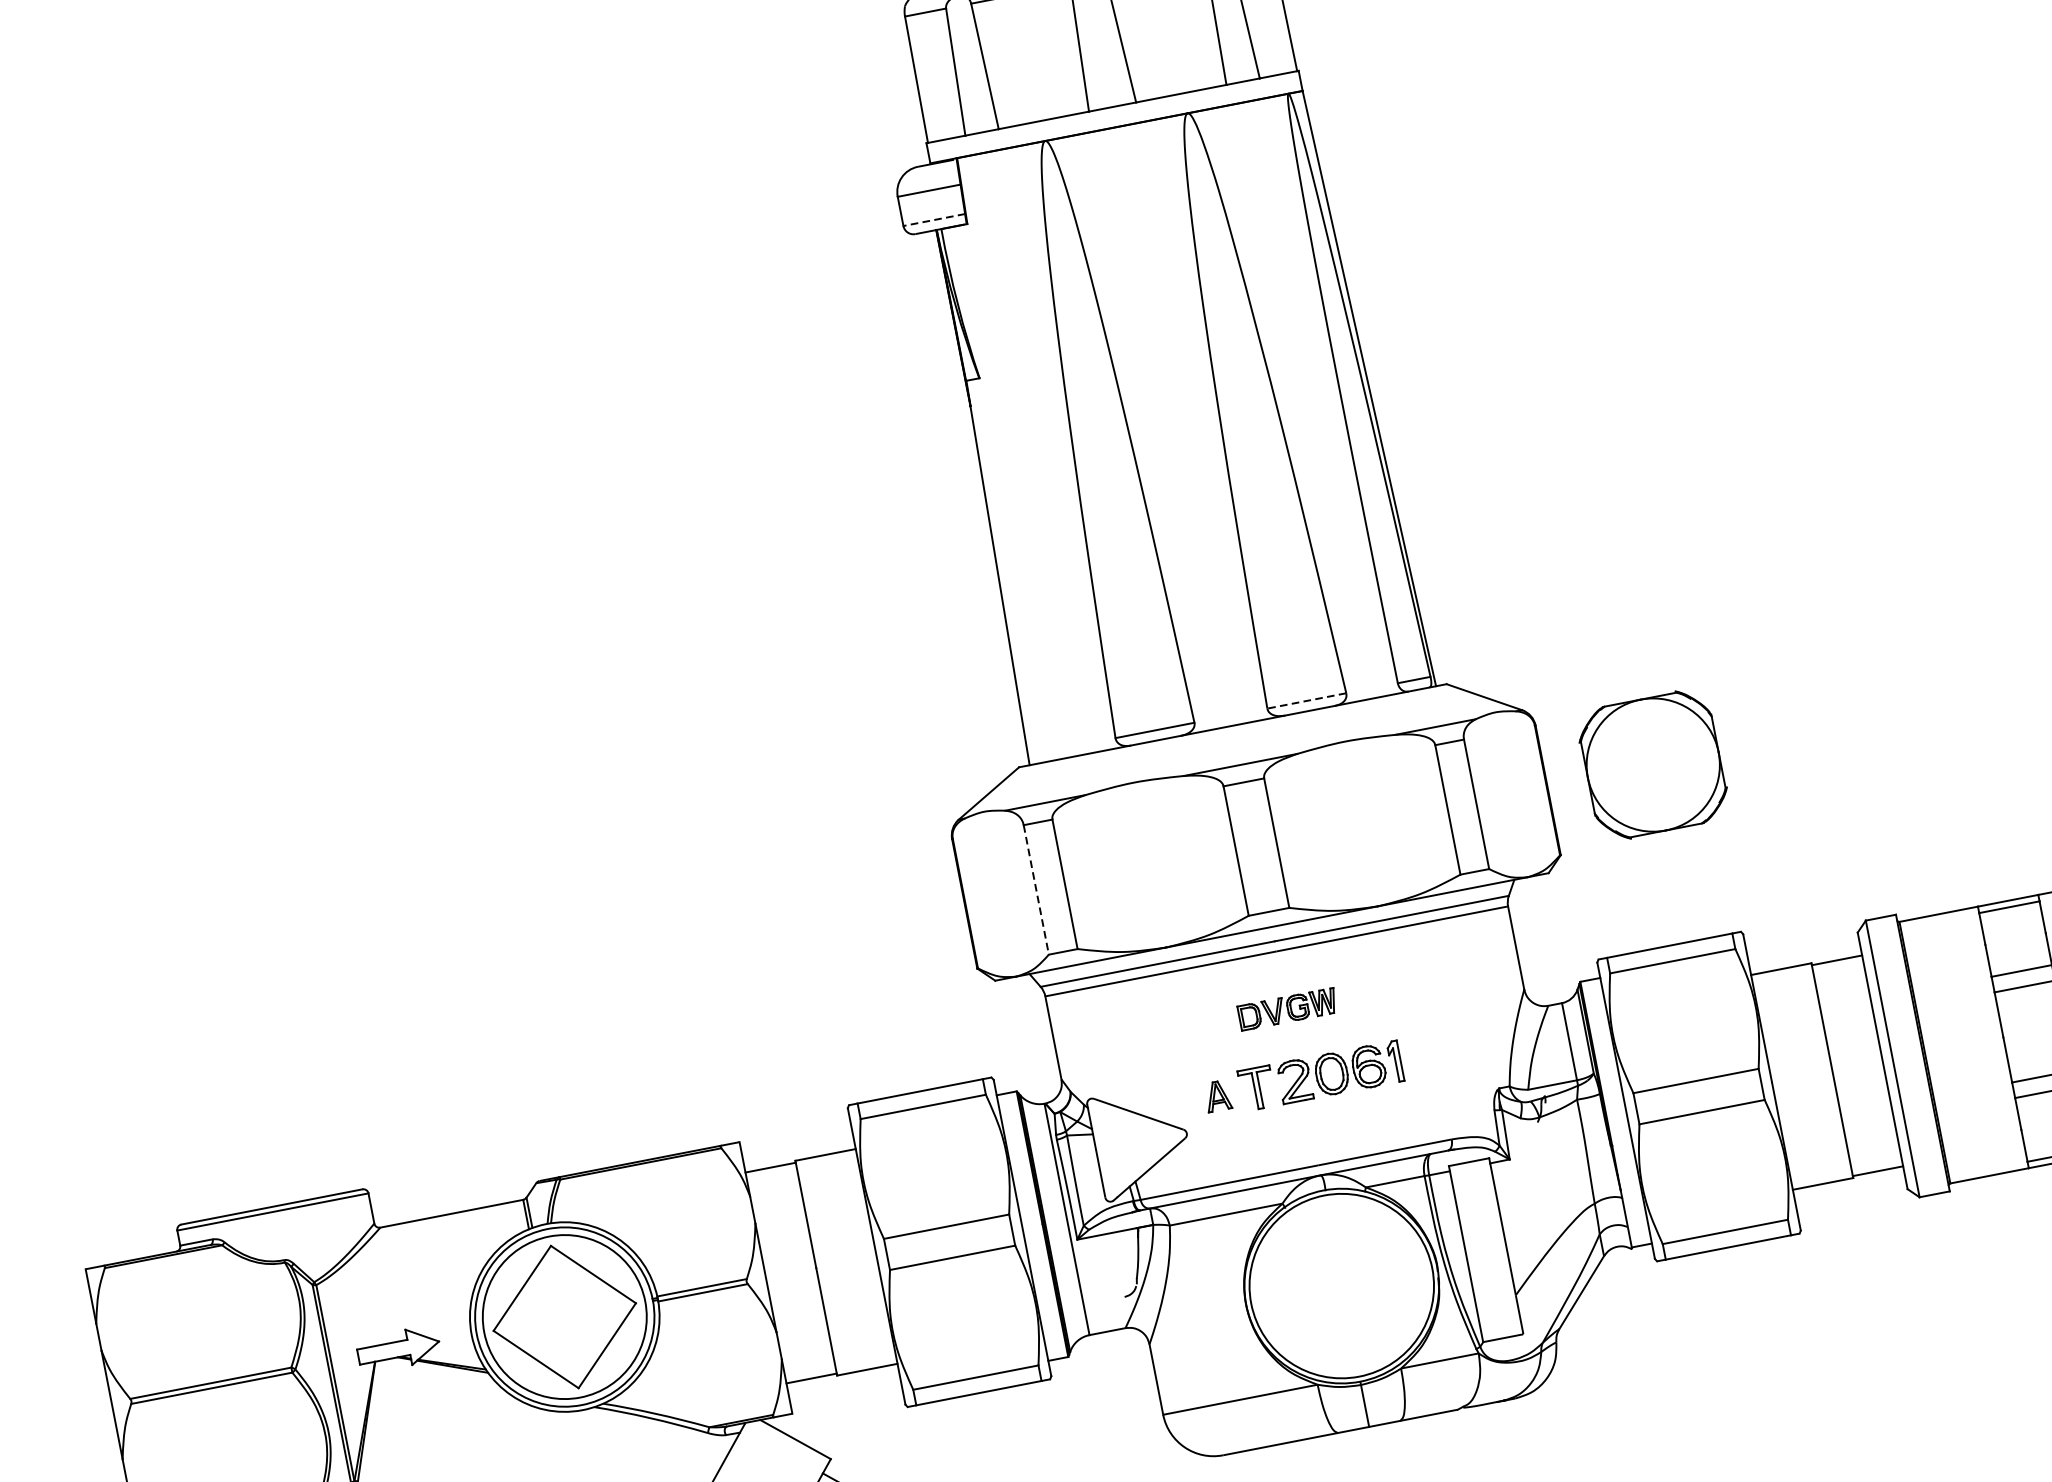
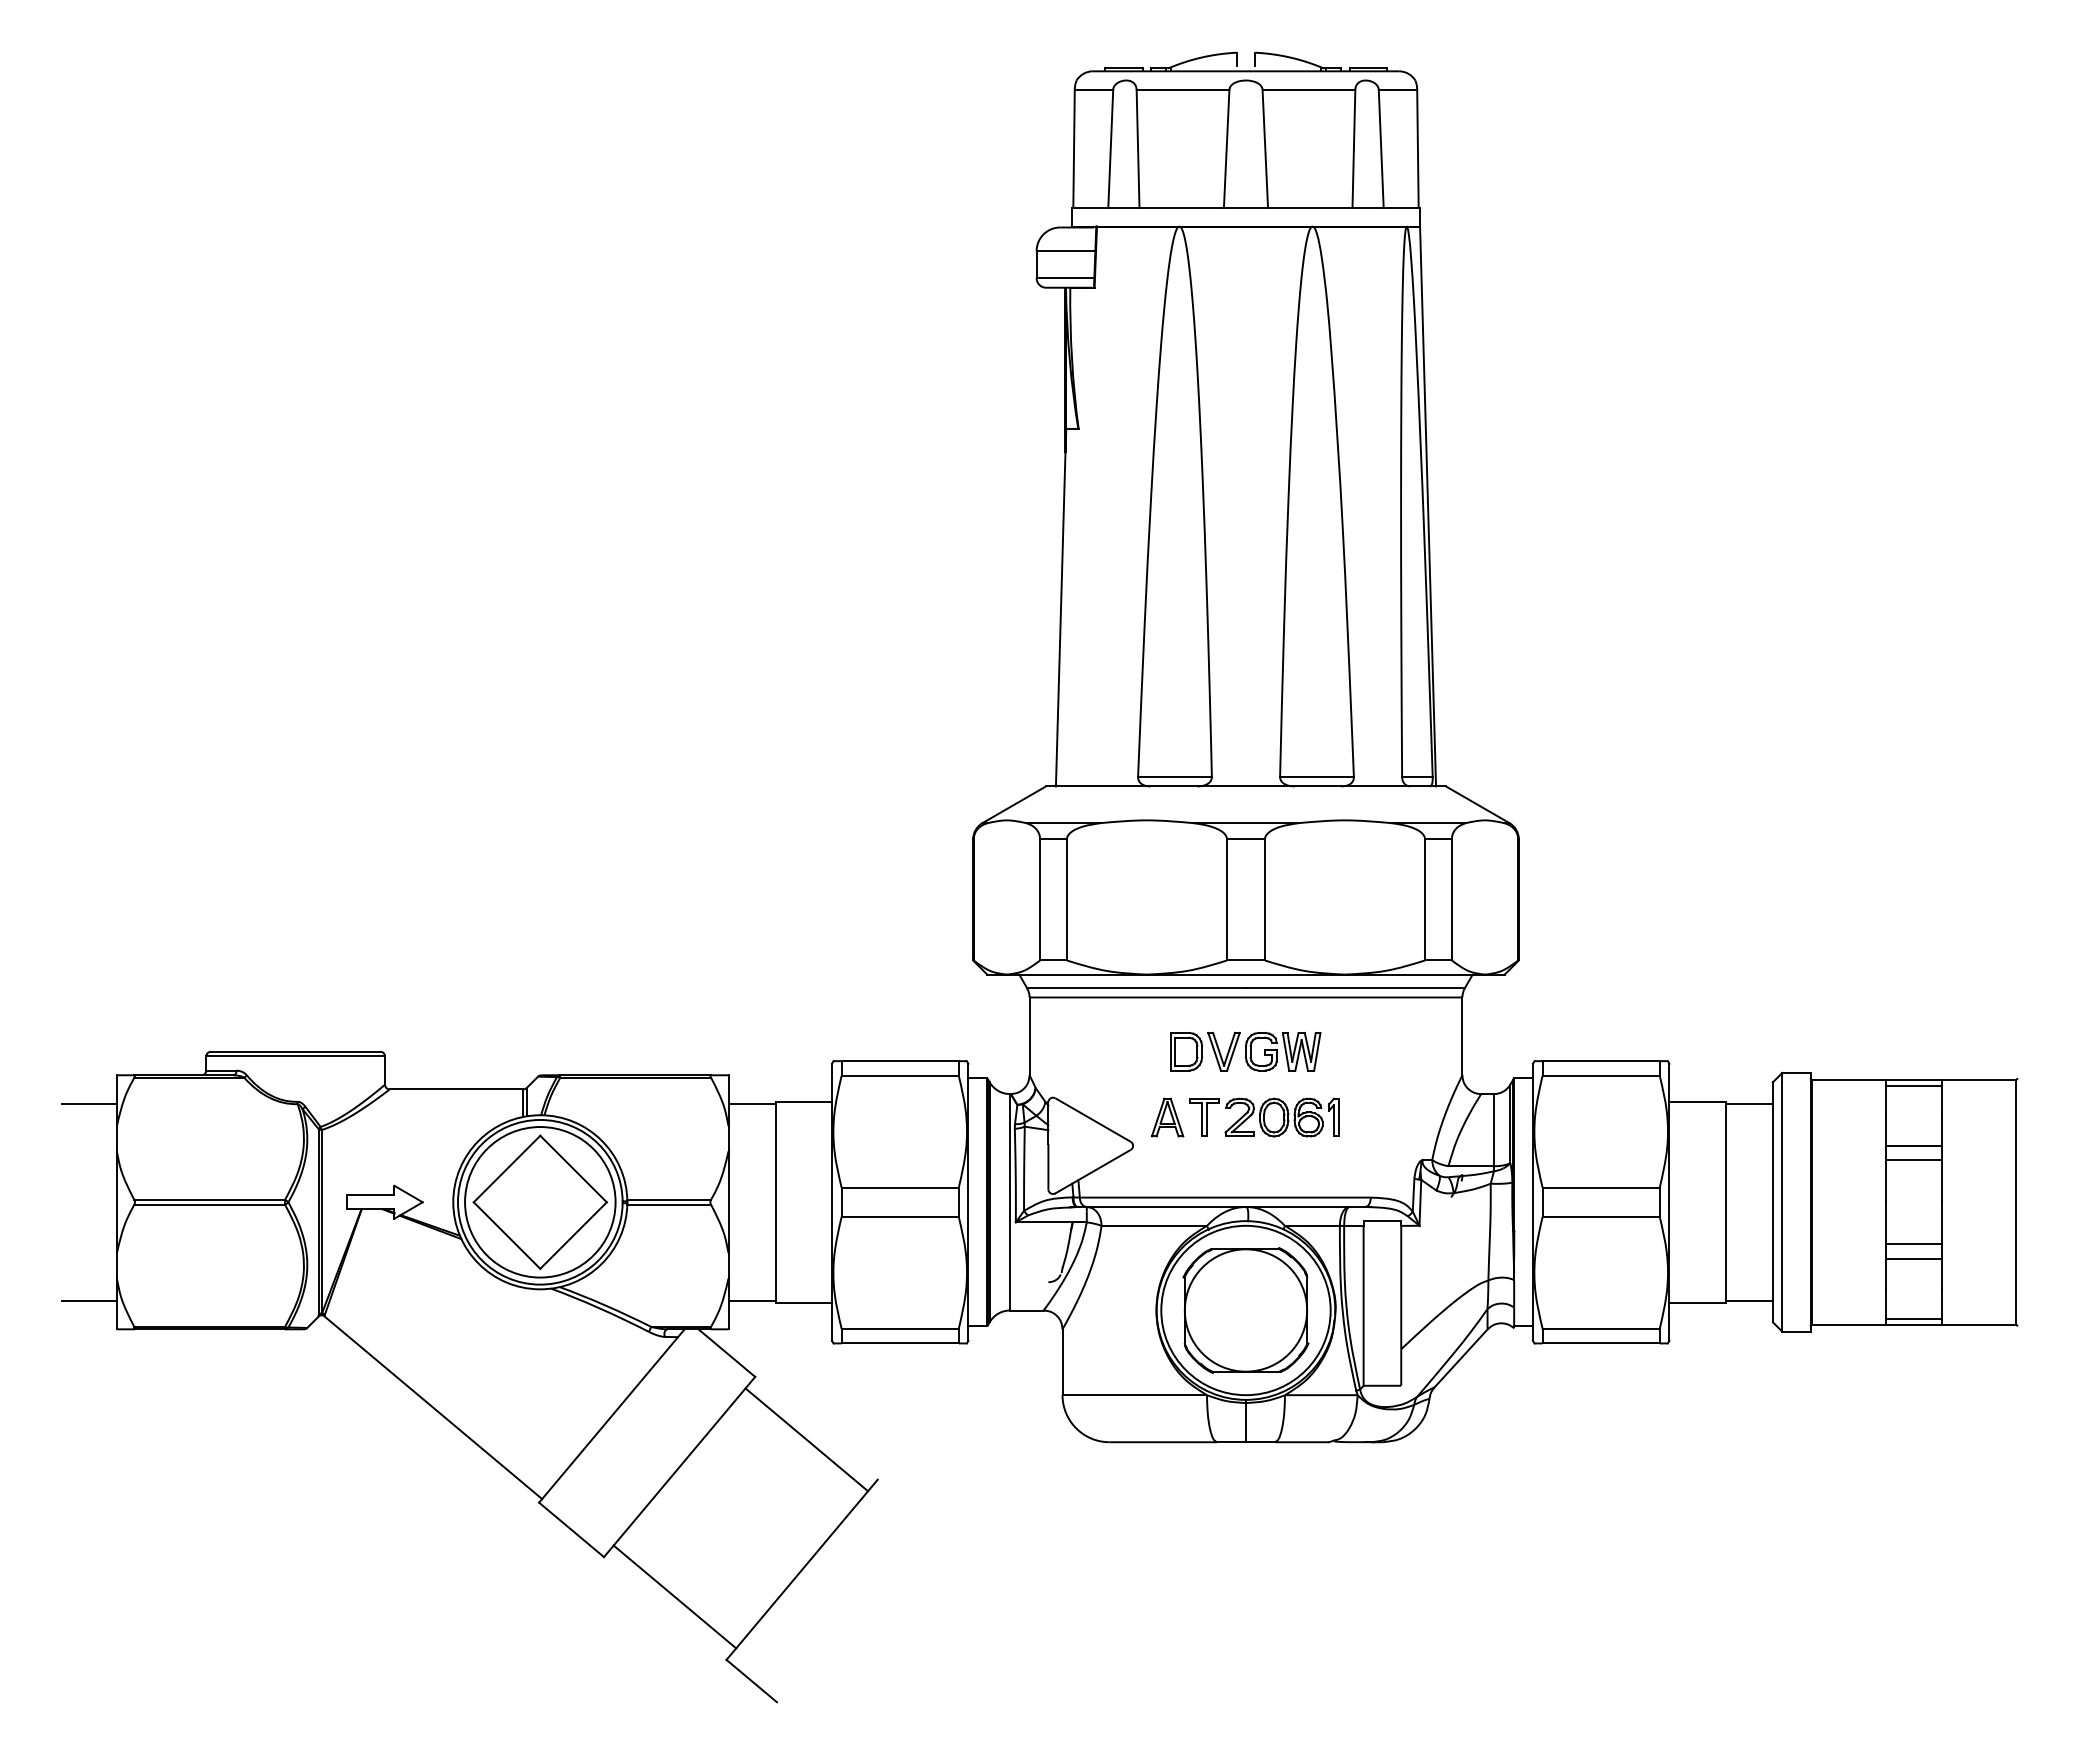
line: (934, 220) -> (1065, 278), dashed -> solid
line: (1307, 701) -> (1317, 777), dashed -> solid
part: (1652, 765) -> (1245, 1310), moved
line: (1036, 889) -> (1040, 899), dashed -> solid
part: (1287, 1009) -> (1245, 1051), size x1.67
part: (1217, 1096) -> (1167, 1117), size x1.43
line: (62, 1305) -> (89, 1103), added

